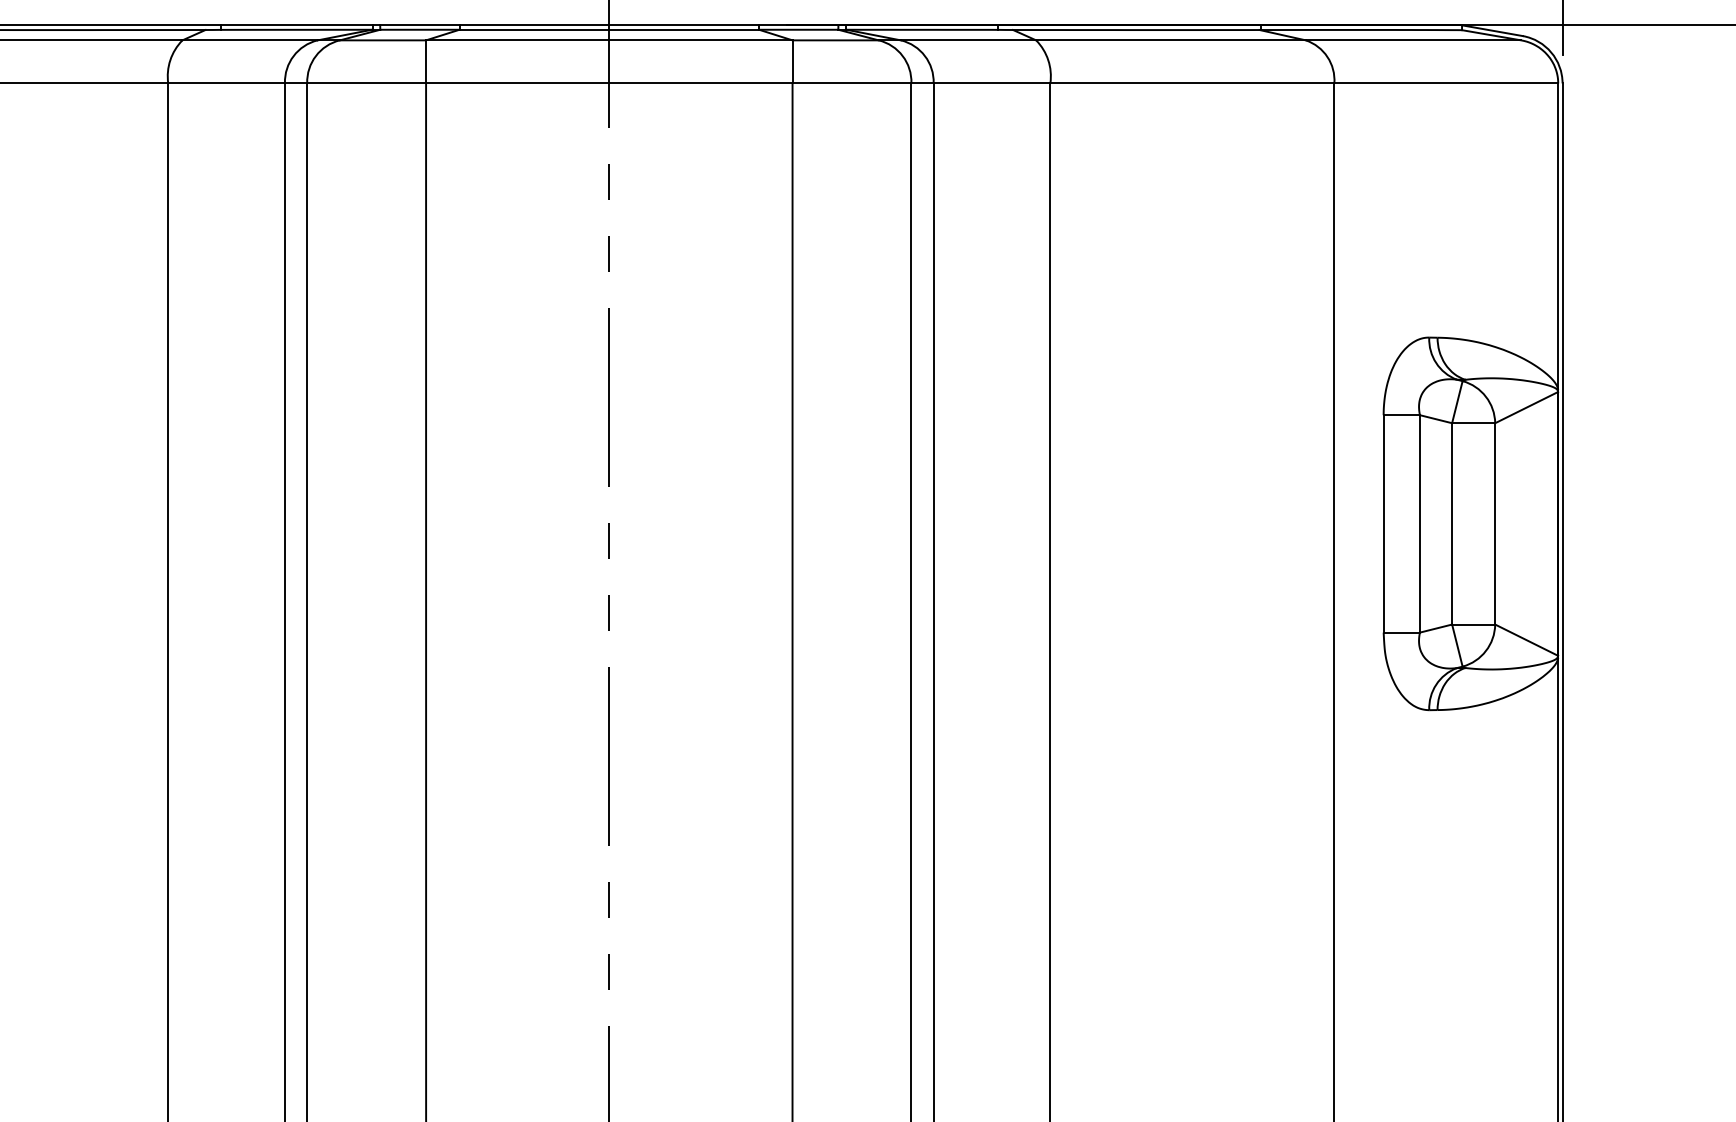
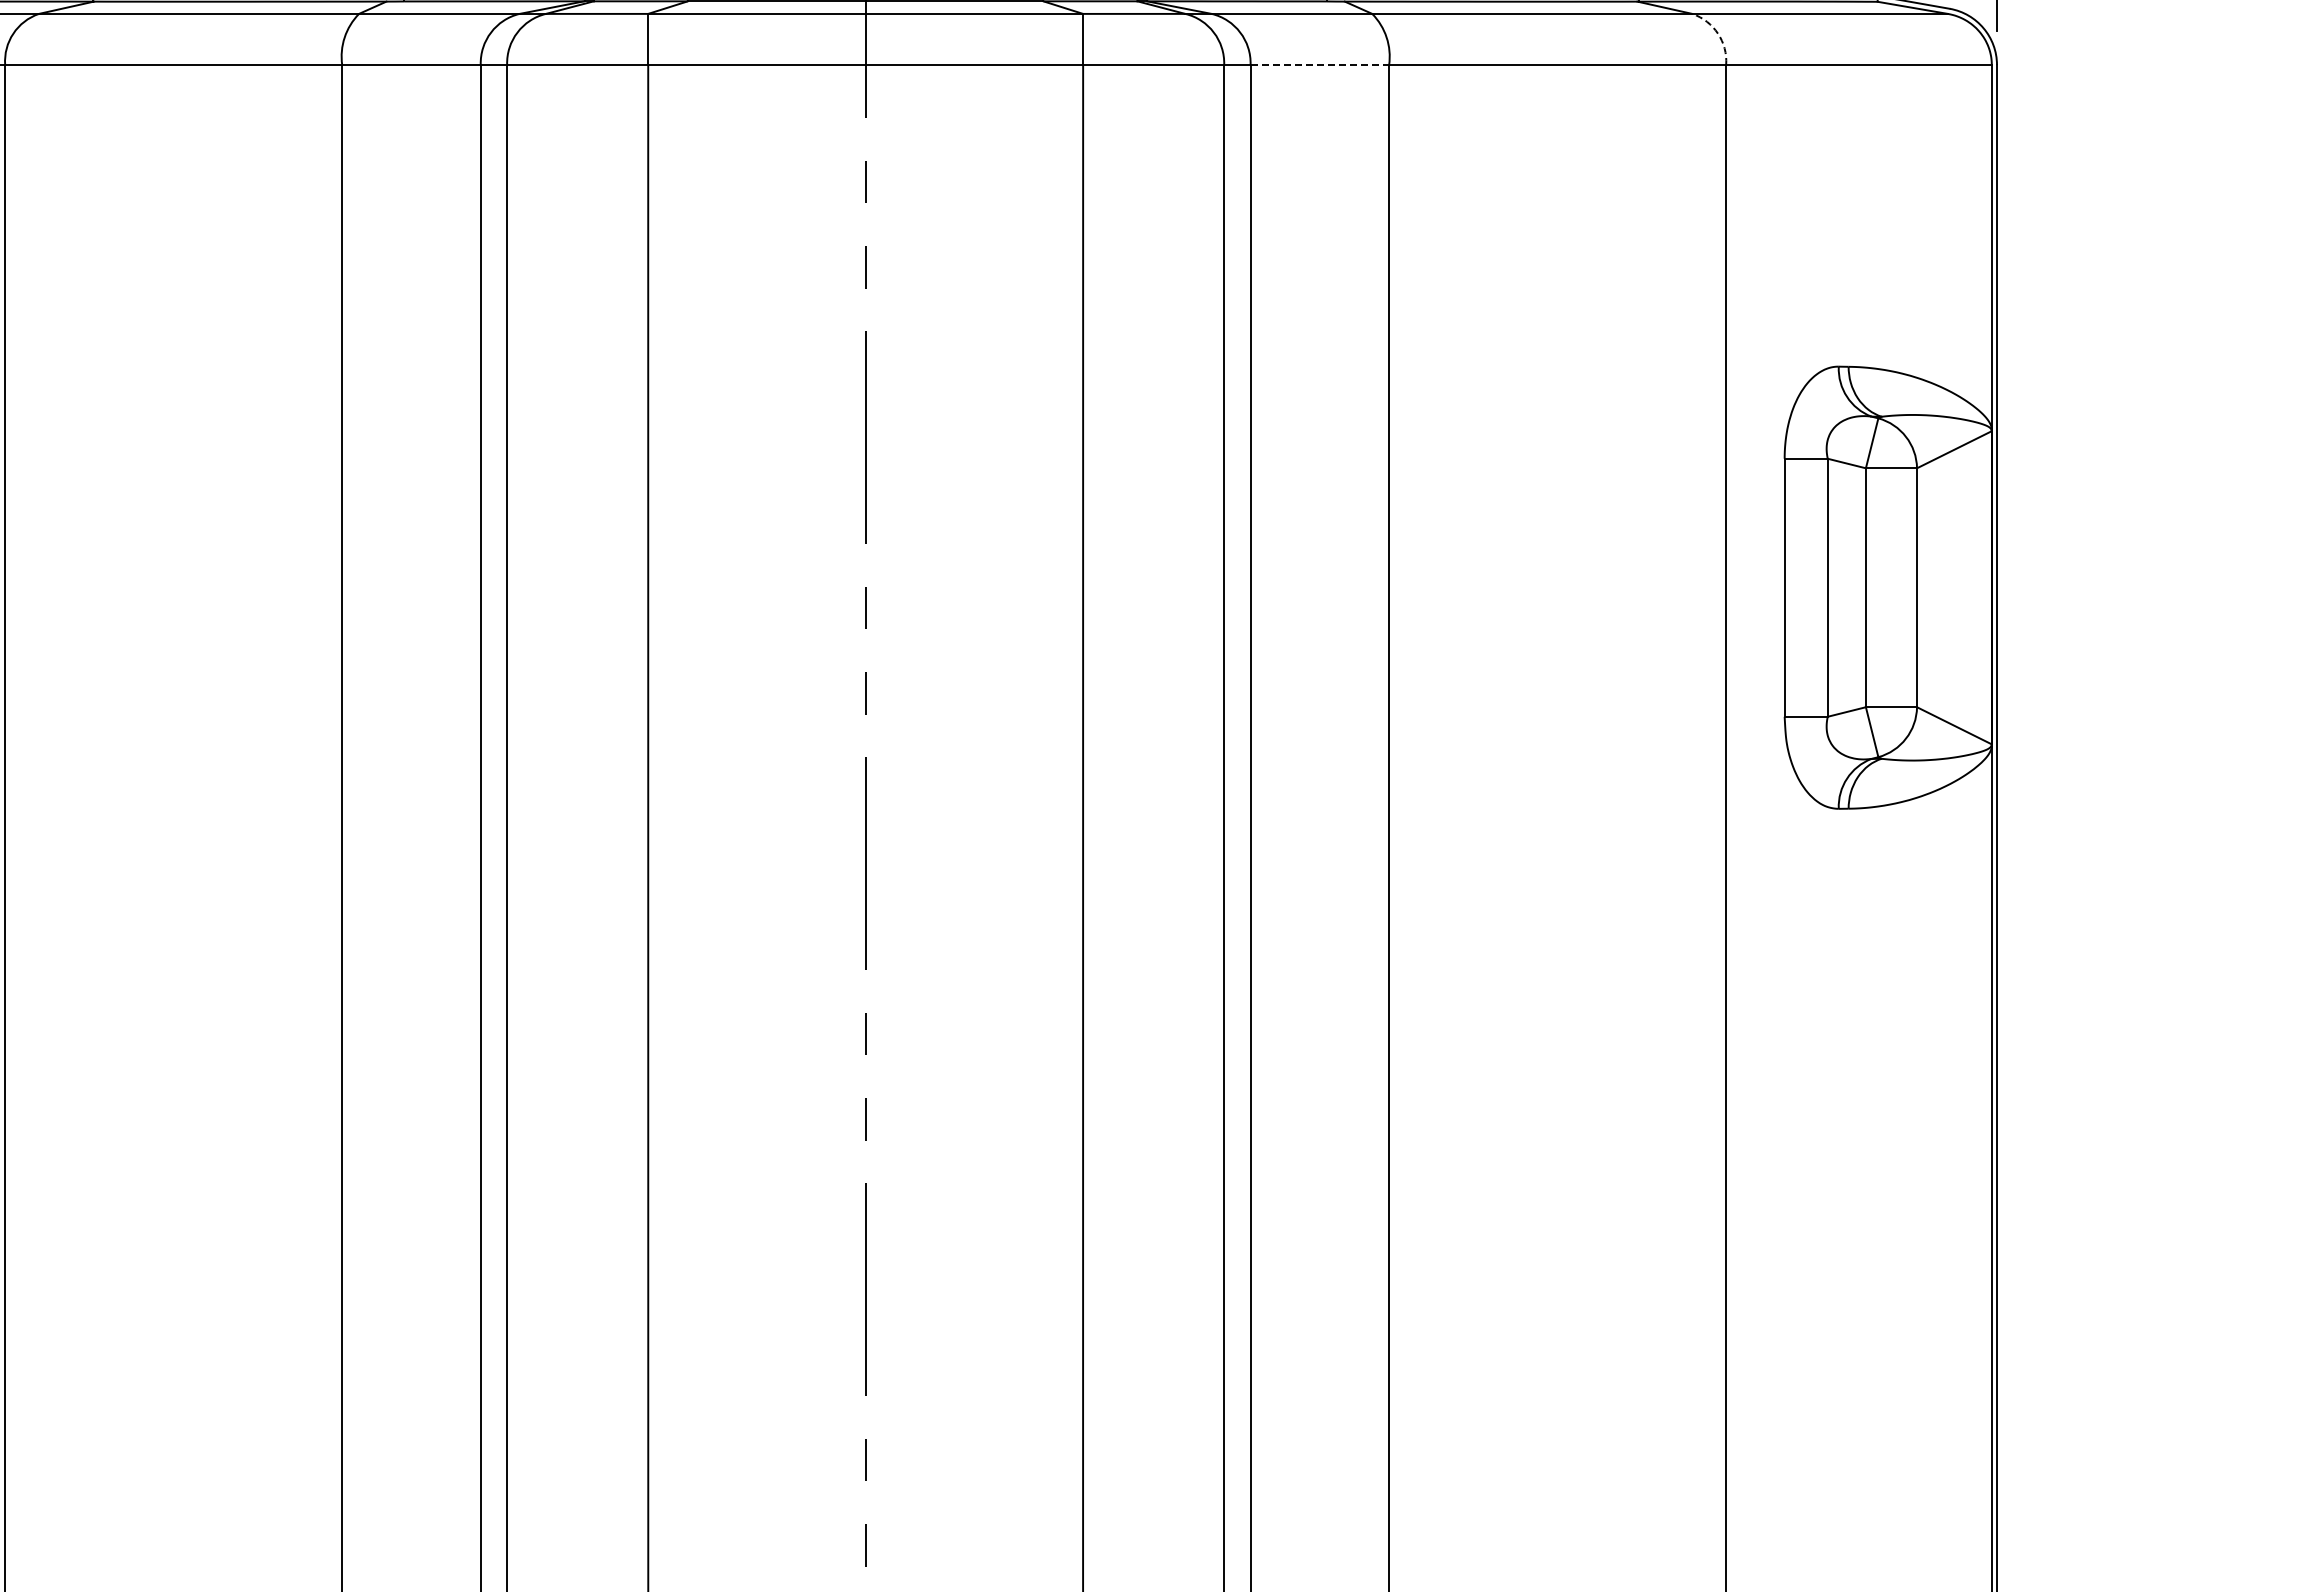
arc: (1327, 56) -> (1718, 33), solid -> dashed
line: (992, 83) -> (1320, 65), solid -> dashed

